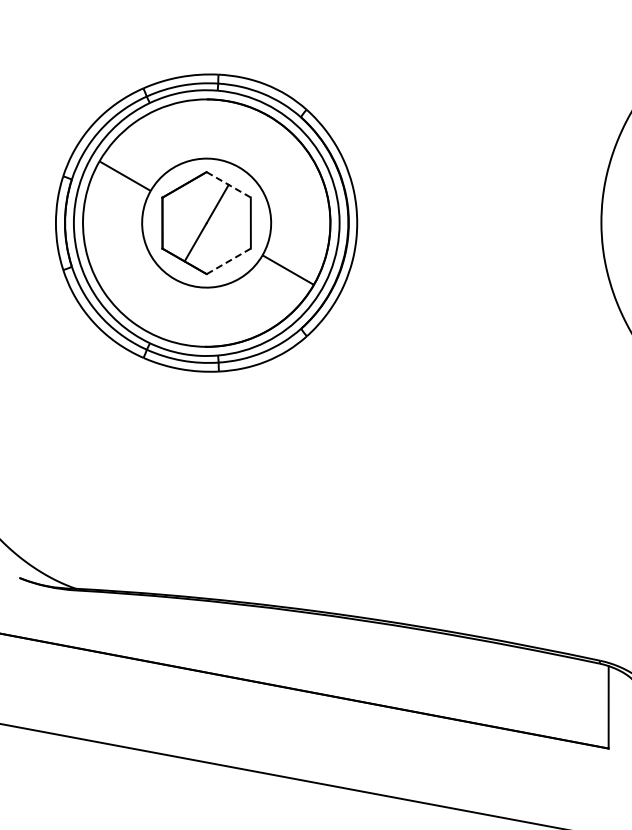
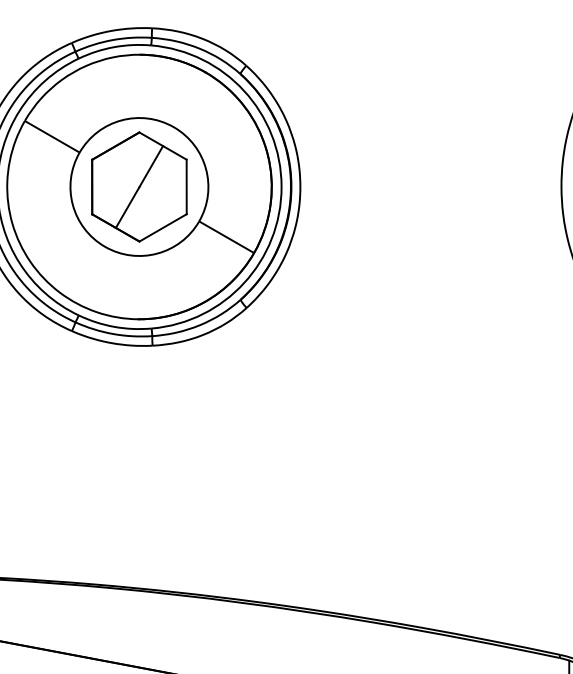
line: (228, 184) -> (162, 145), dashed -> solid
line: (228, 261) -> (162, 228), dashed -> solid

